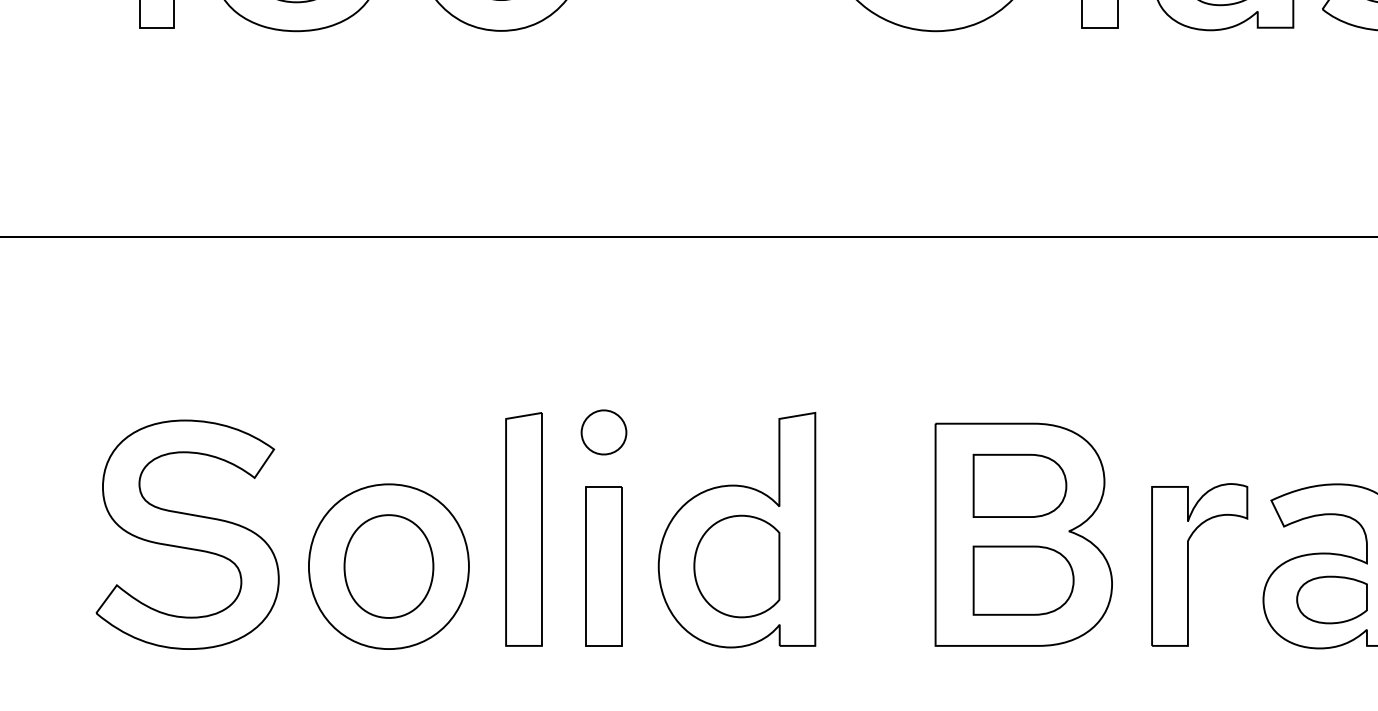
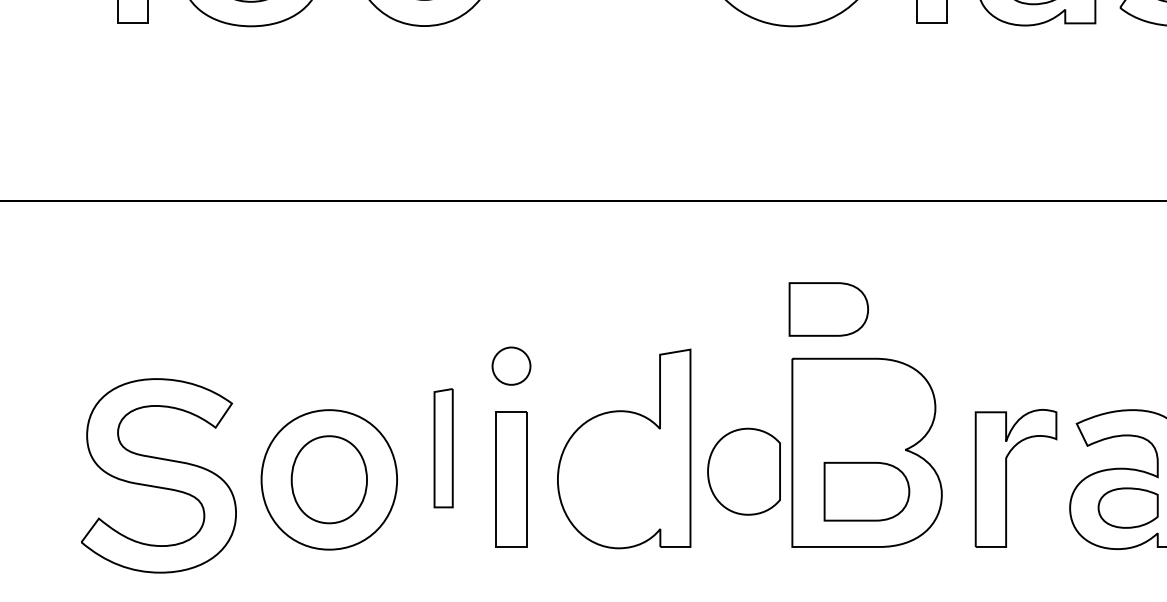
part: (1019, 485) -> (828, 309), moved
part: (523, 528) -> (443, 447), size x0.6
part: (187, 534) -> (158, 475), moved
part: (736, 566) -> (743, 471), moved

